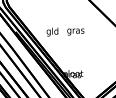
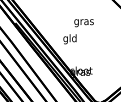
text: (52, 31) -> (69, 38), moved

